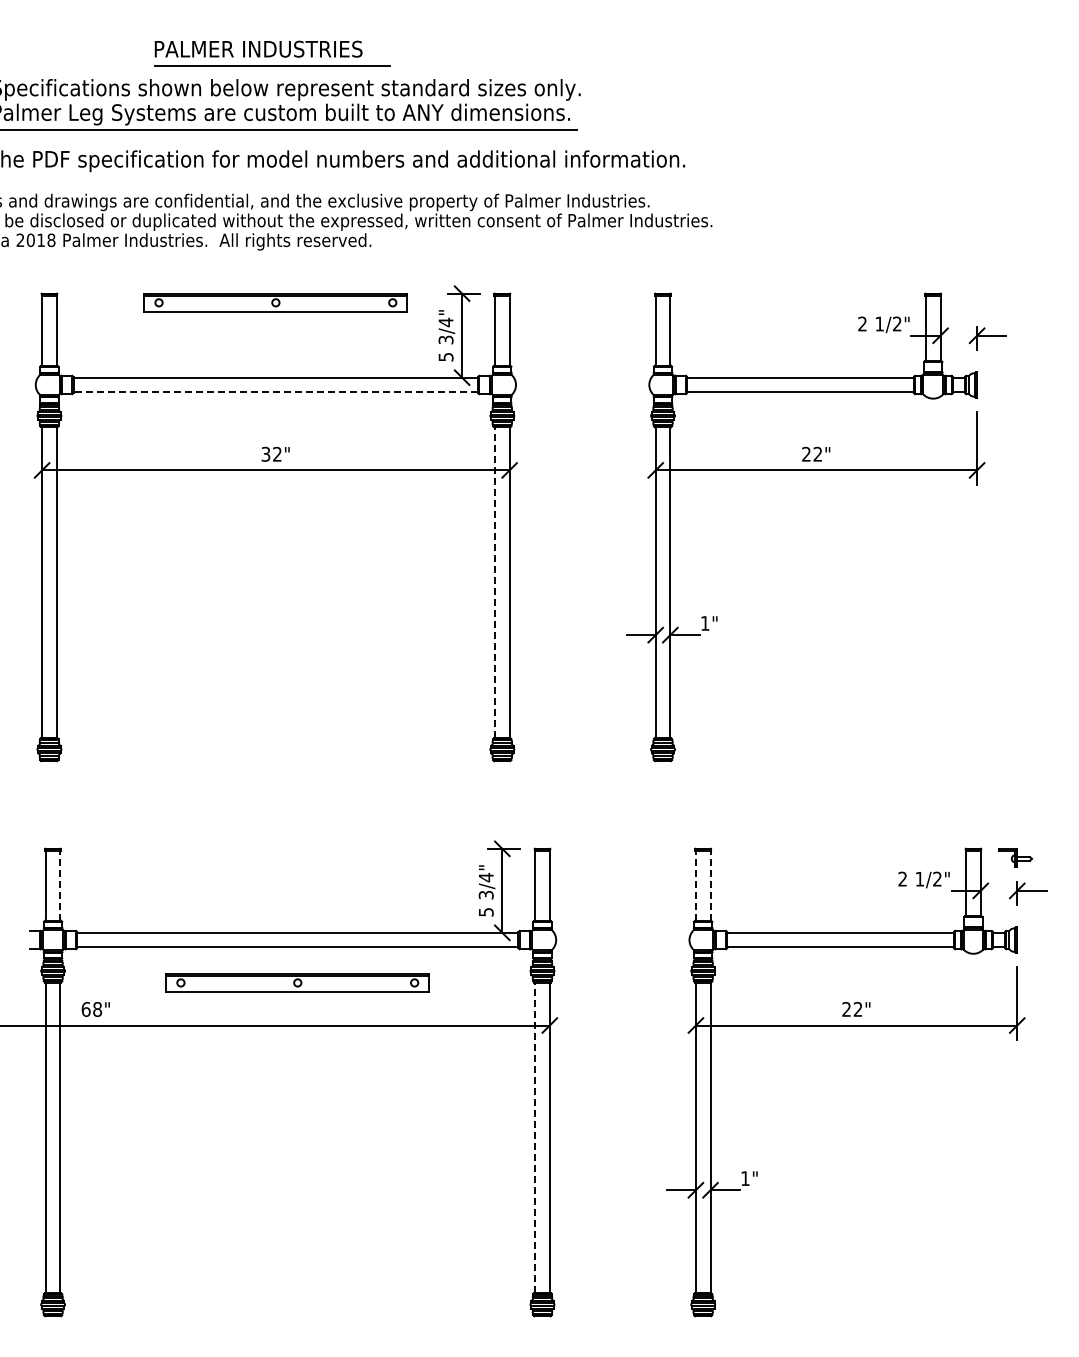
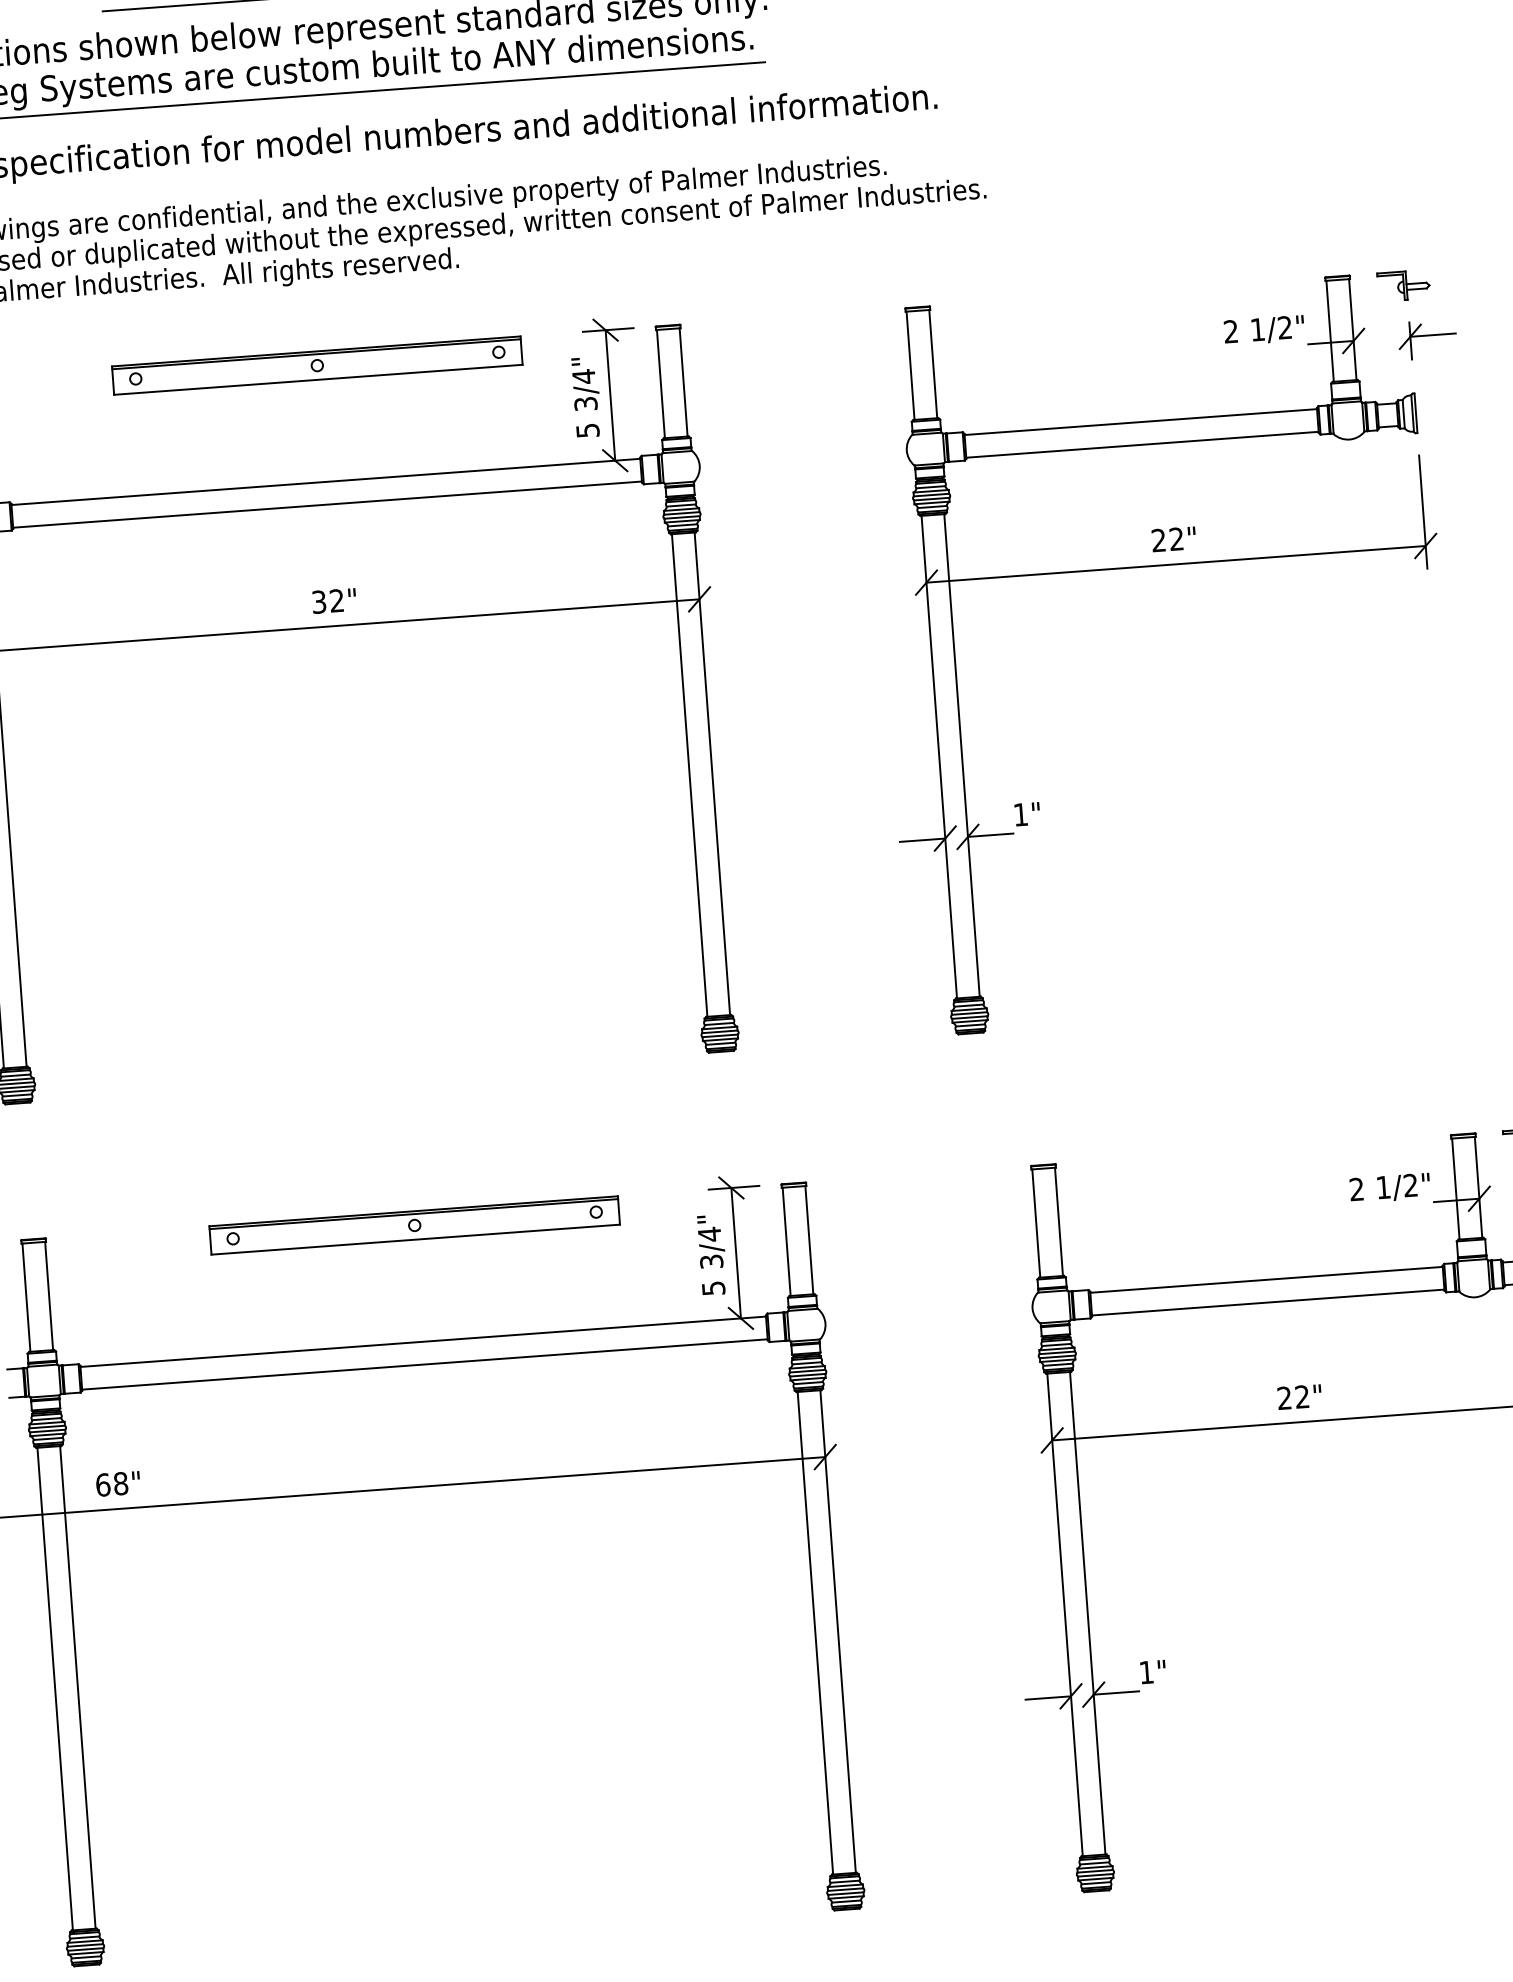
part: (975, 302) -> (1404, 285), added
line: (275, 392) -> (326, 504), dashed -> solid
line: (495, 582) -> (690, 775), dashed -> solid
line: (60, 885) -> (49, 1295), dashed -> solid
line: (695, 885) -> (1035, 1222), dashed -> solid
line: (710, 885) -> (1058, 1221), dashed -> solid
part: (297, 982) -> (414, 1224), moved
line: (535, 1137) -> (815, 1632), dashed -> solid

